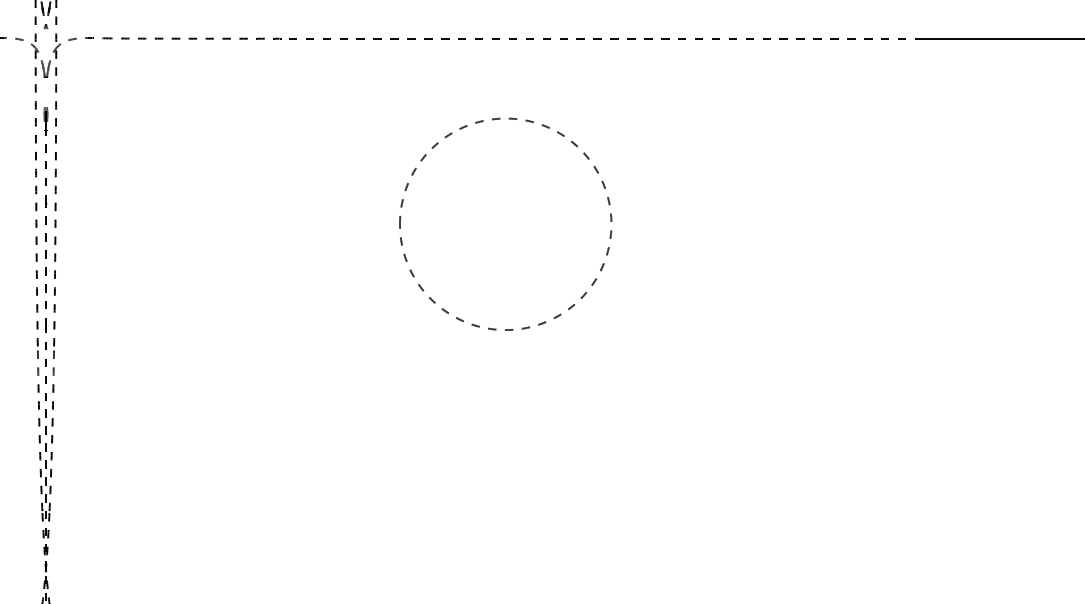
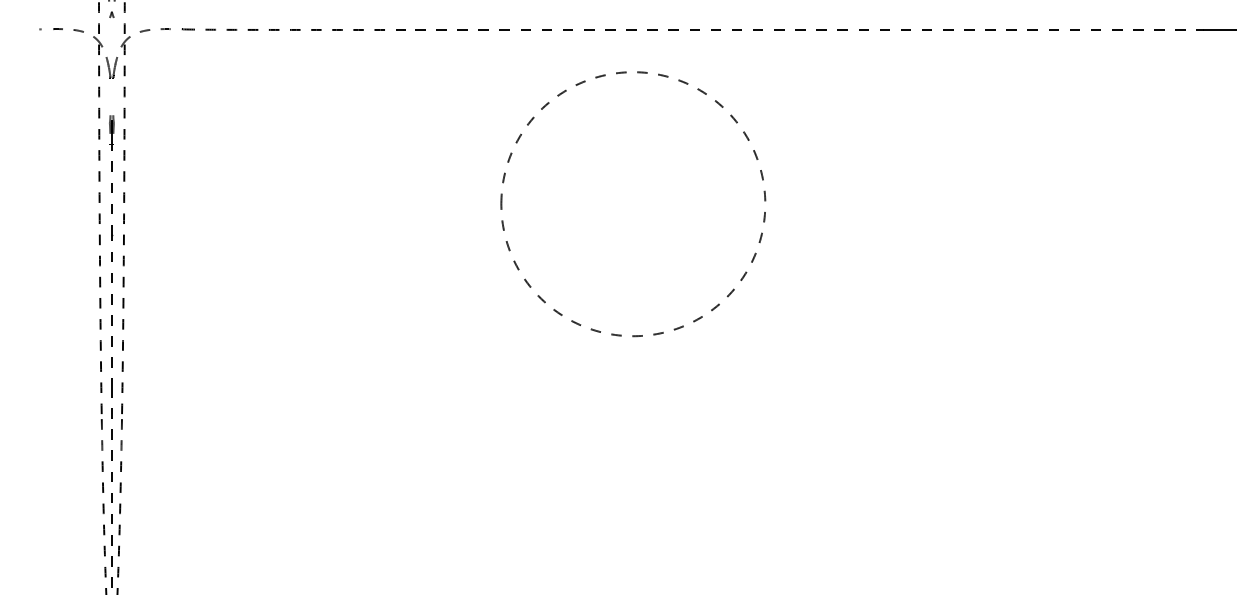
part: (478, 123) -> (599, 78), moved

